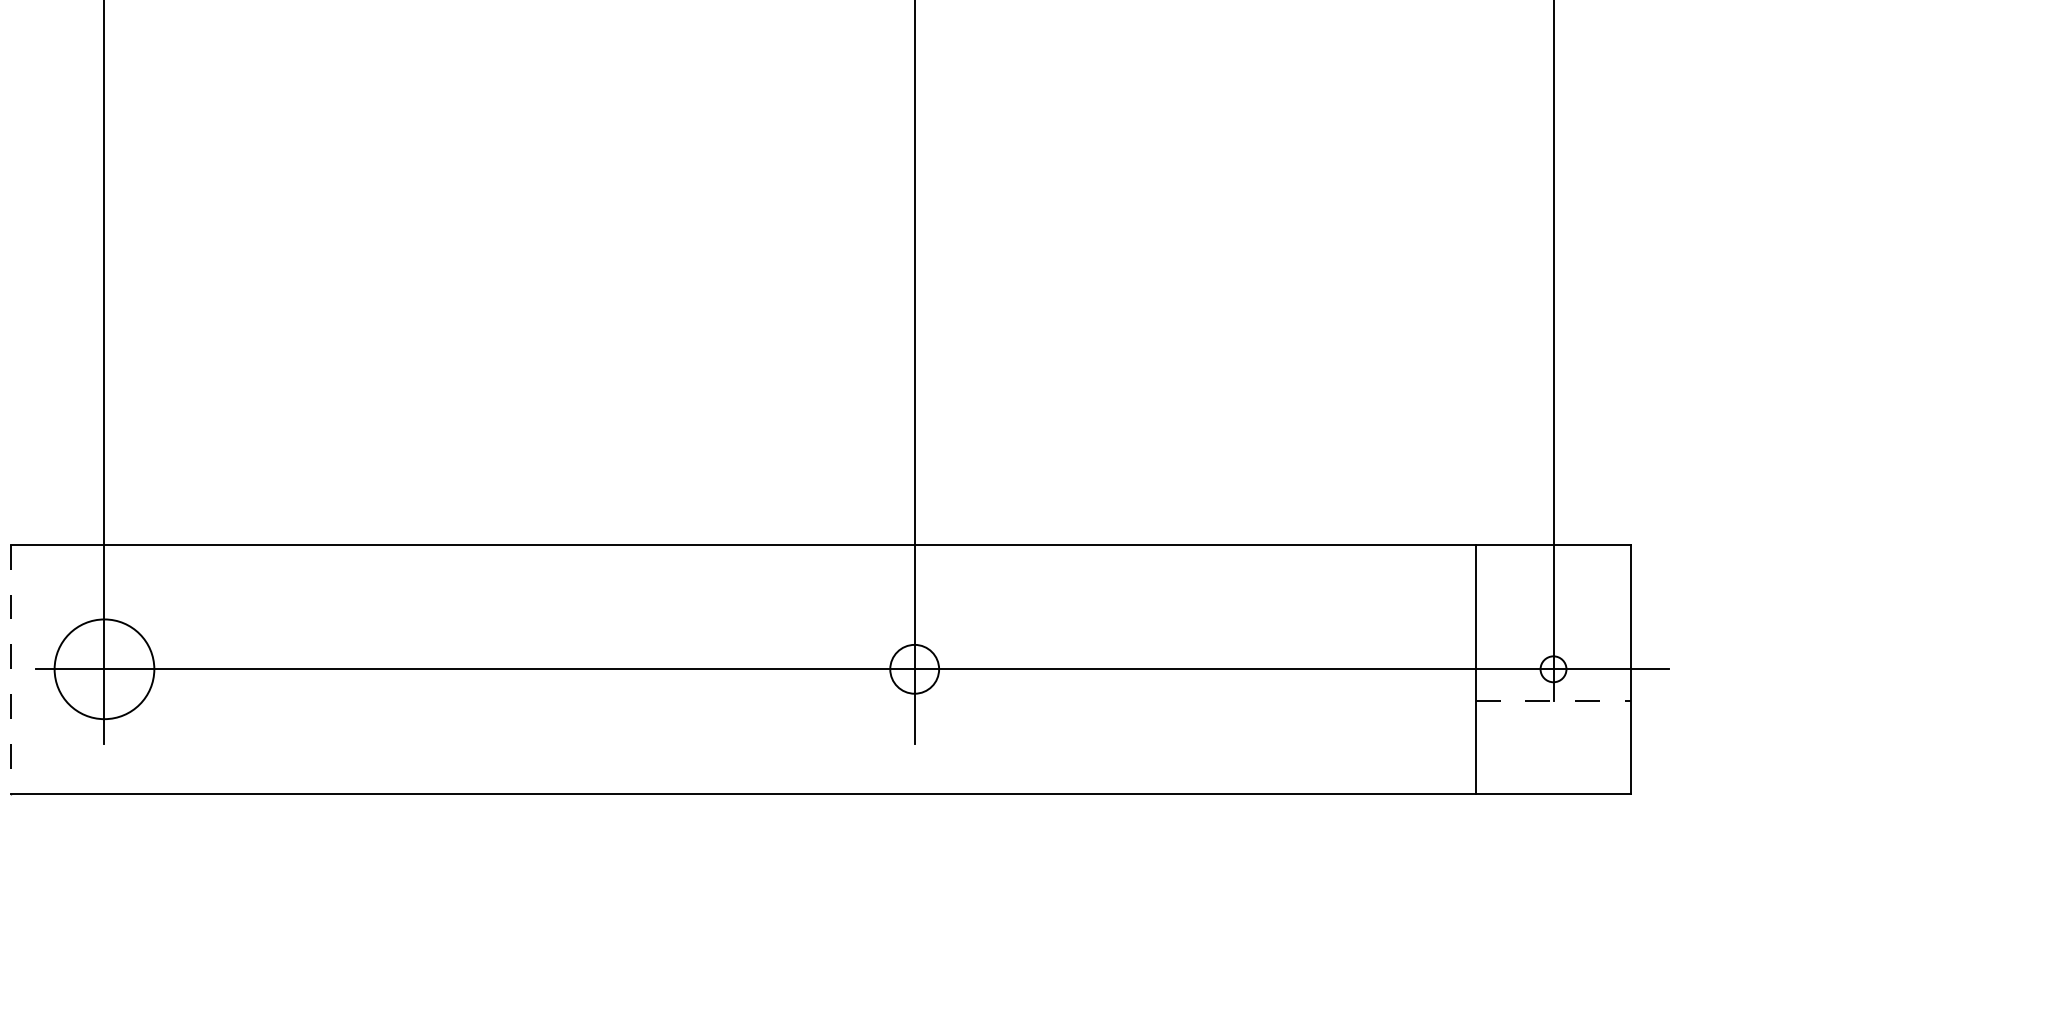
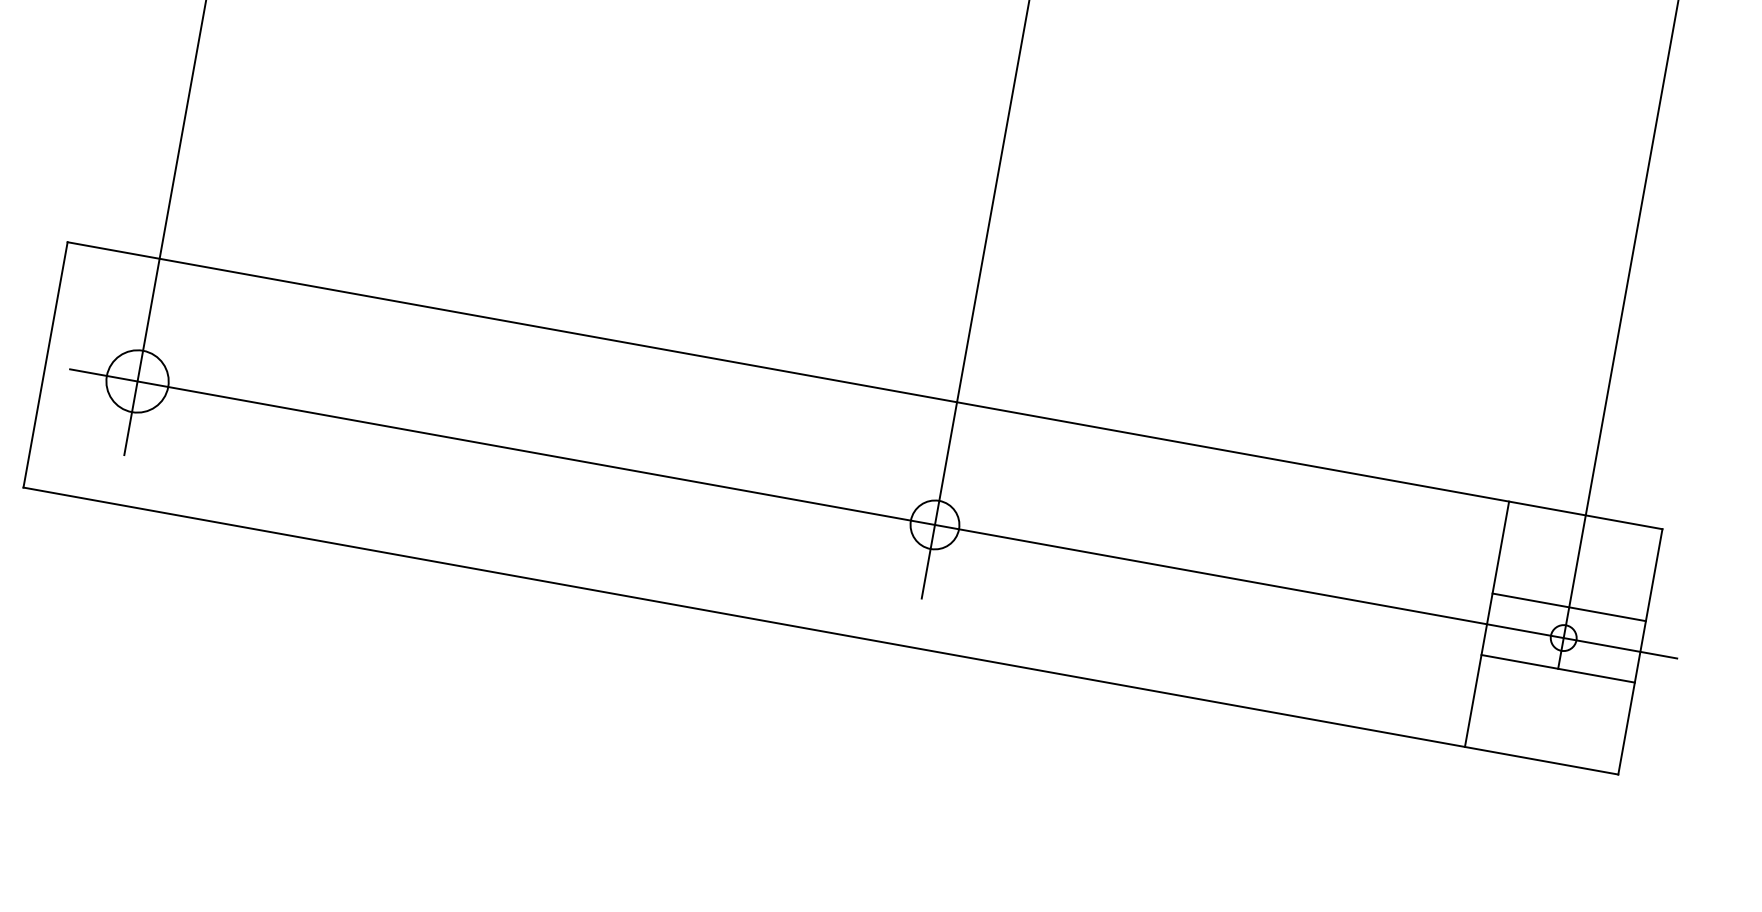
line: (1553, 638) -> (1569, 607), added
line: (11, 669) -> (46, 365), dashed -> solid
circle: (104, 669) -> (137, 381), size x0.62
line: (1553, 700) -> (1558, 668), dashed -> solid

